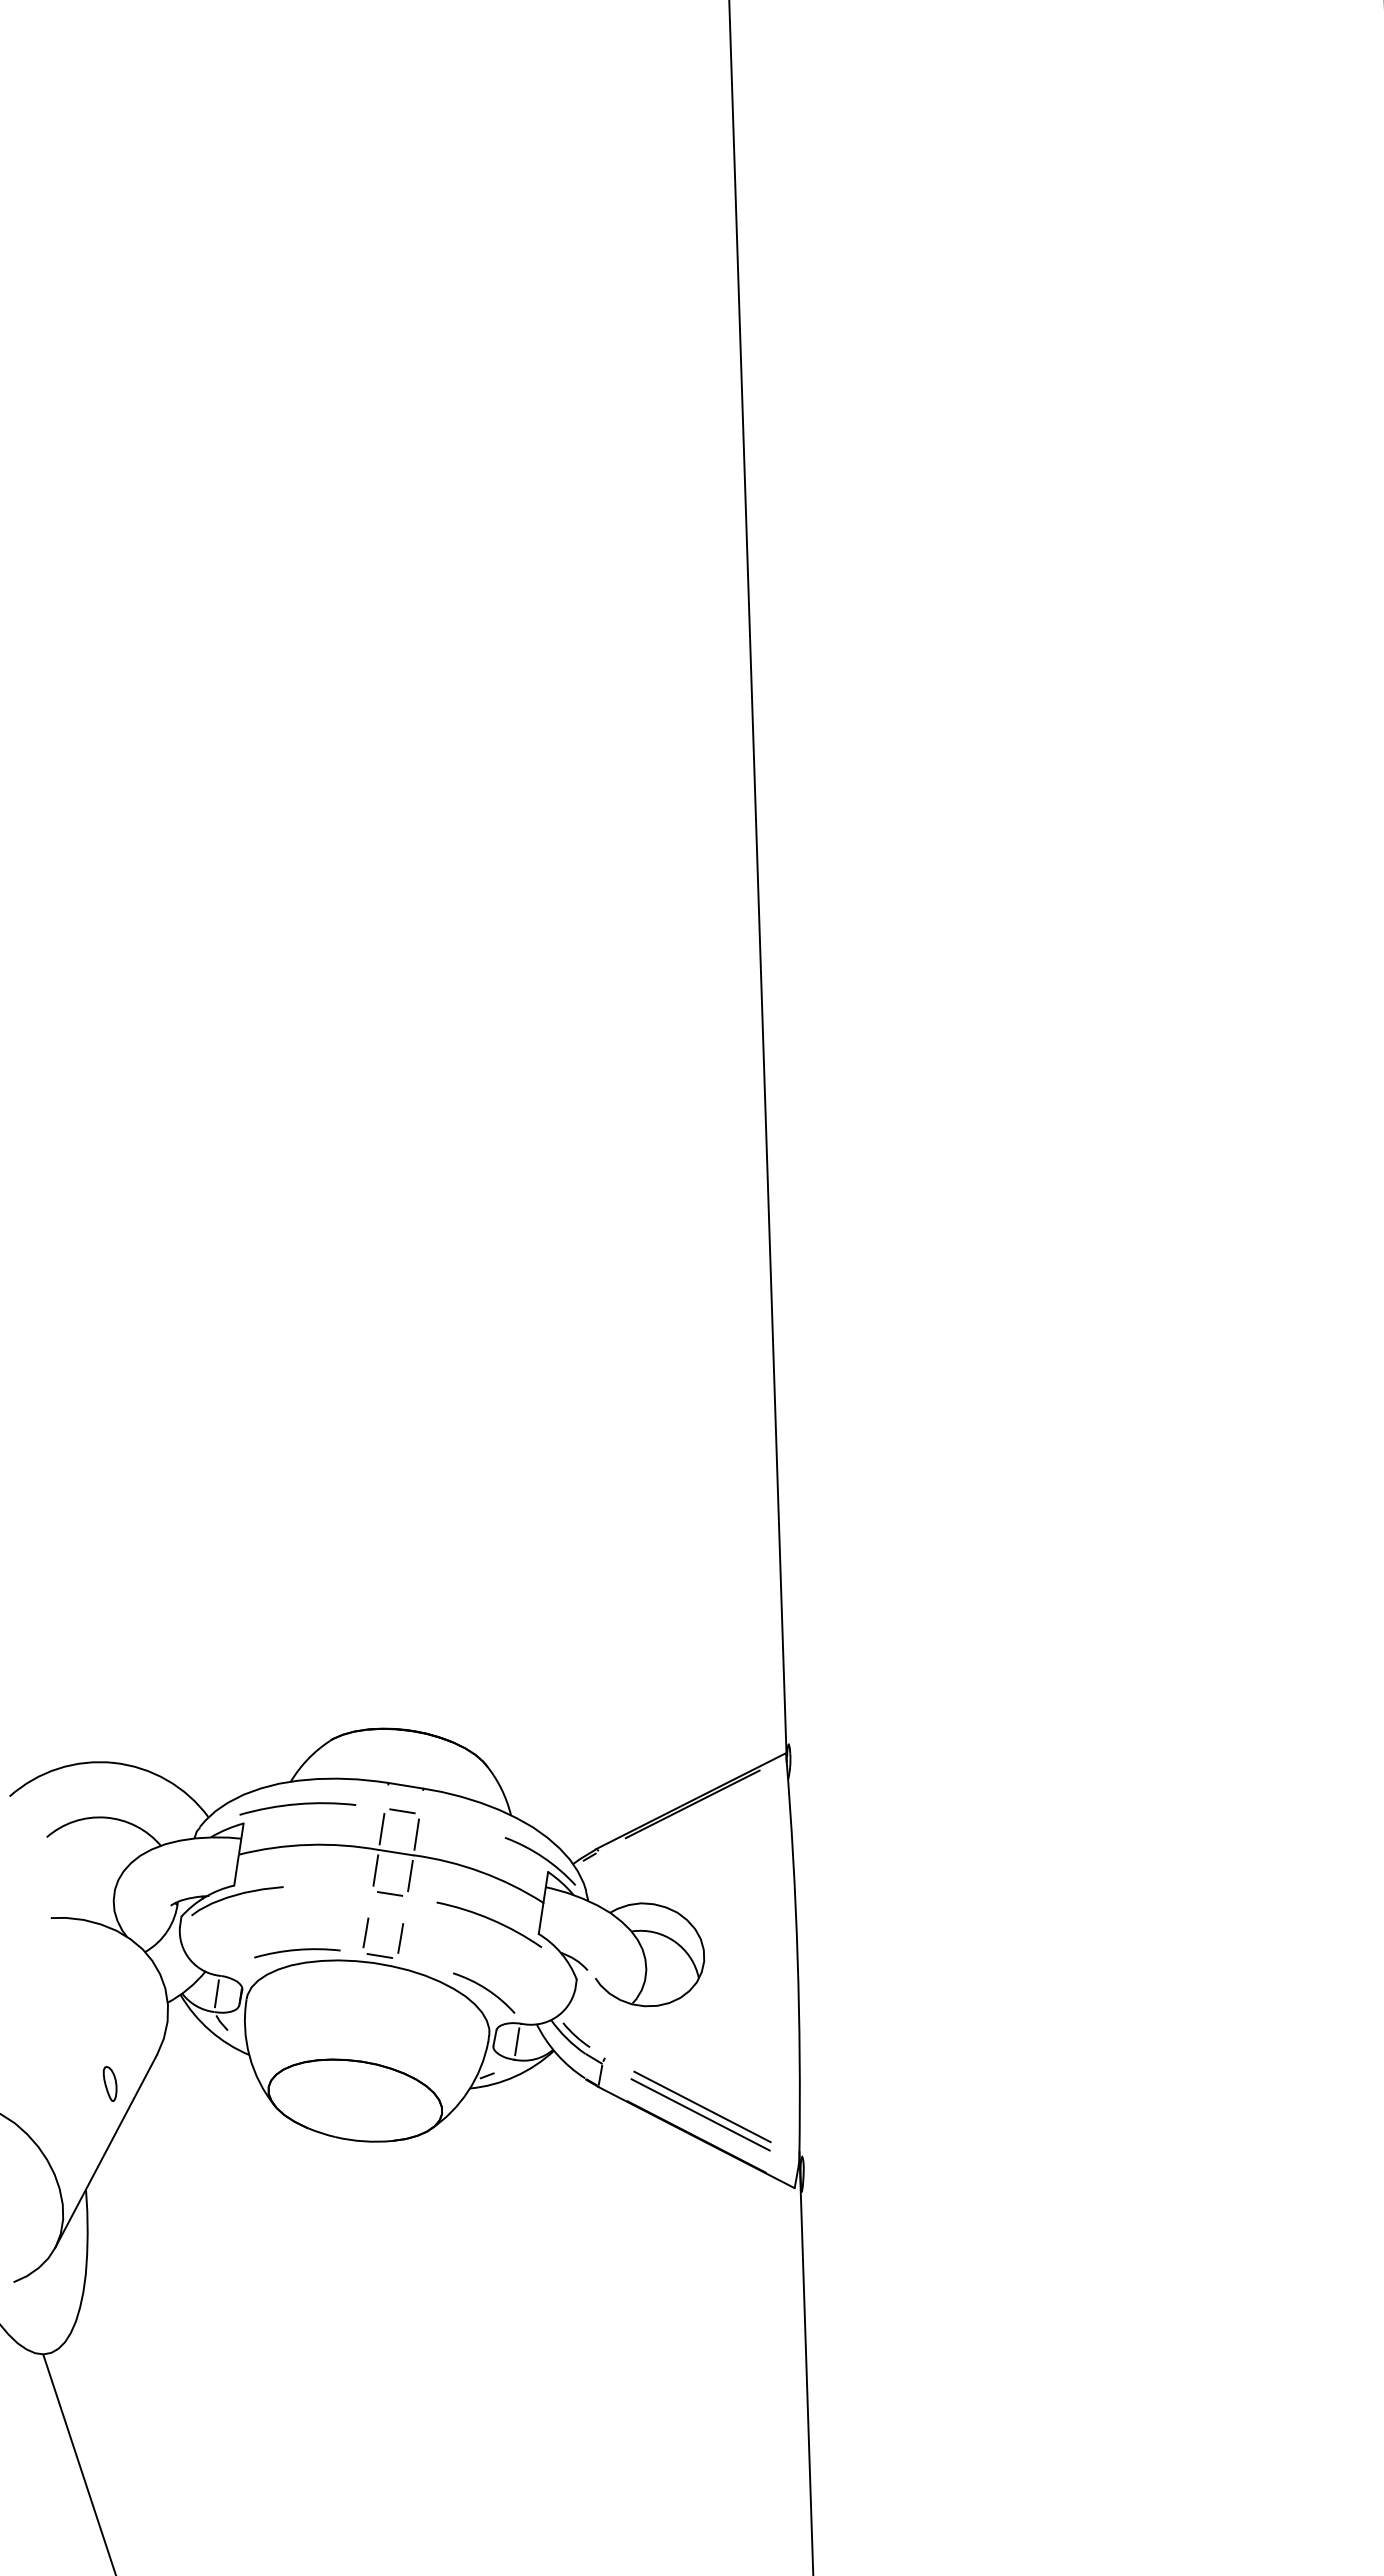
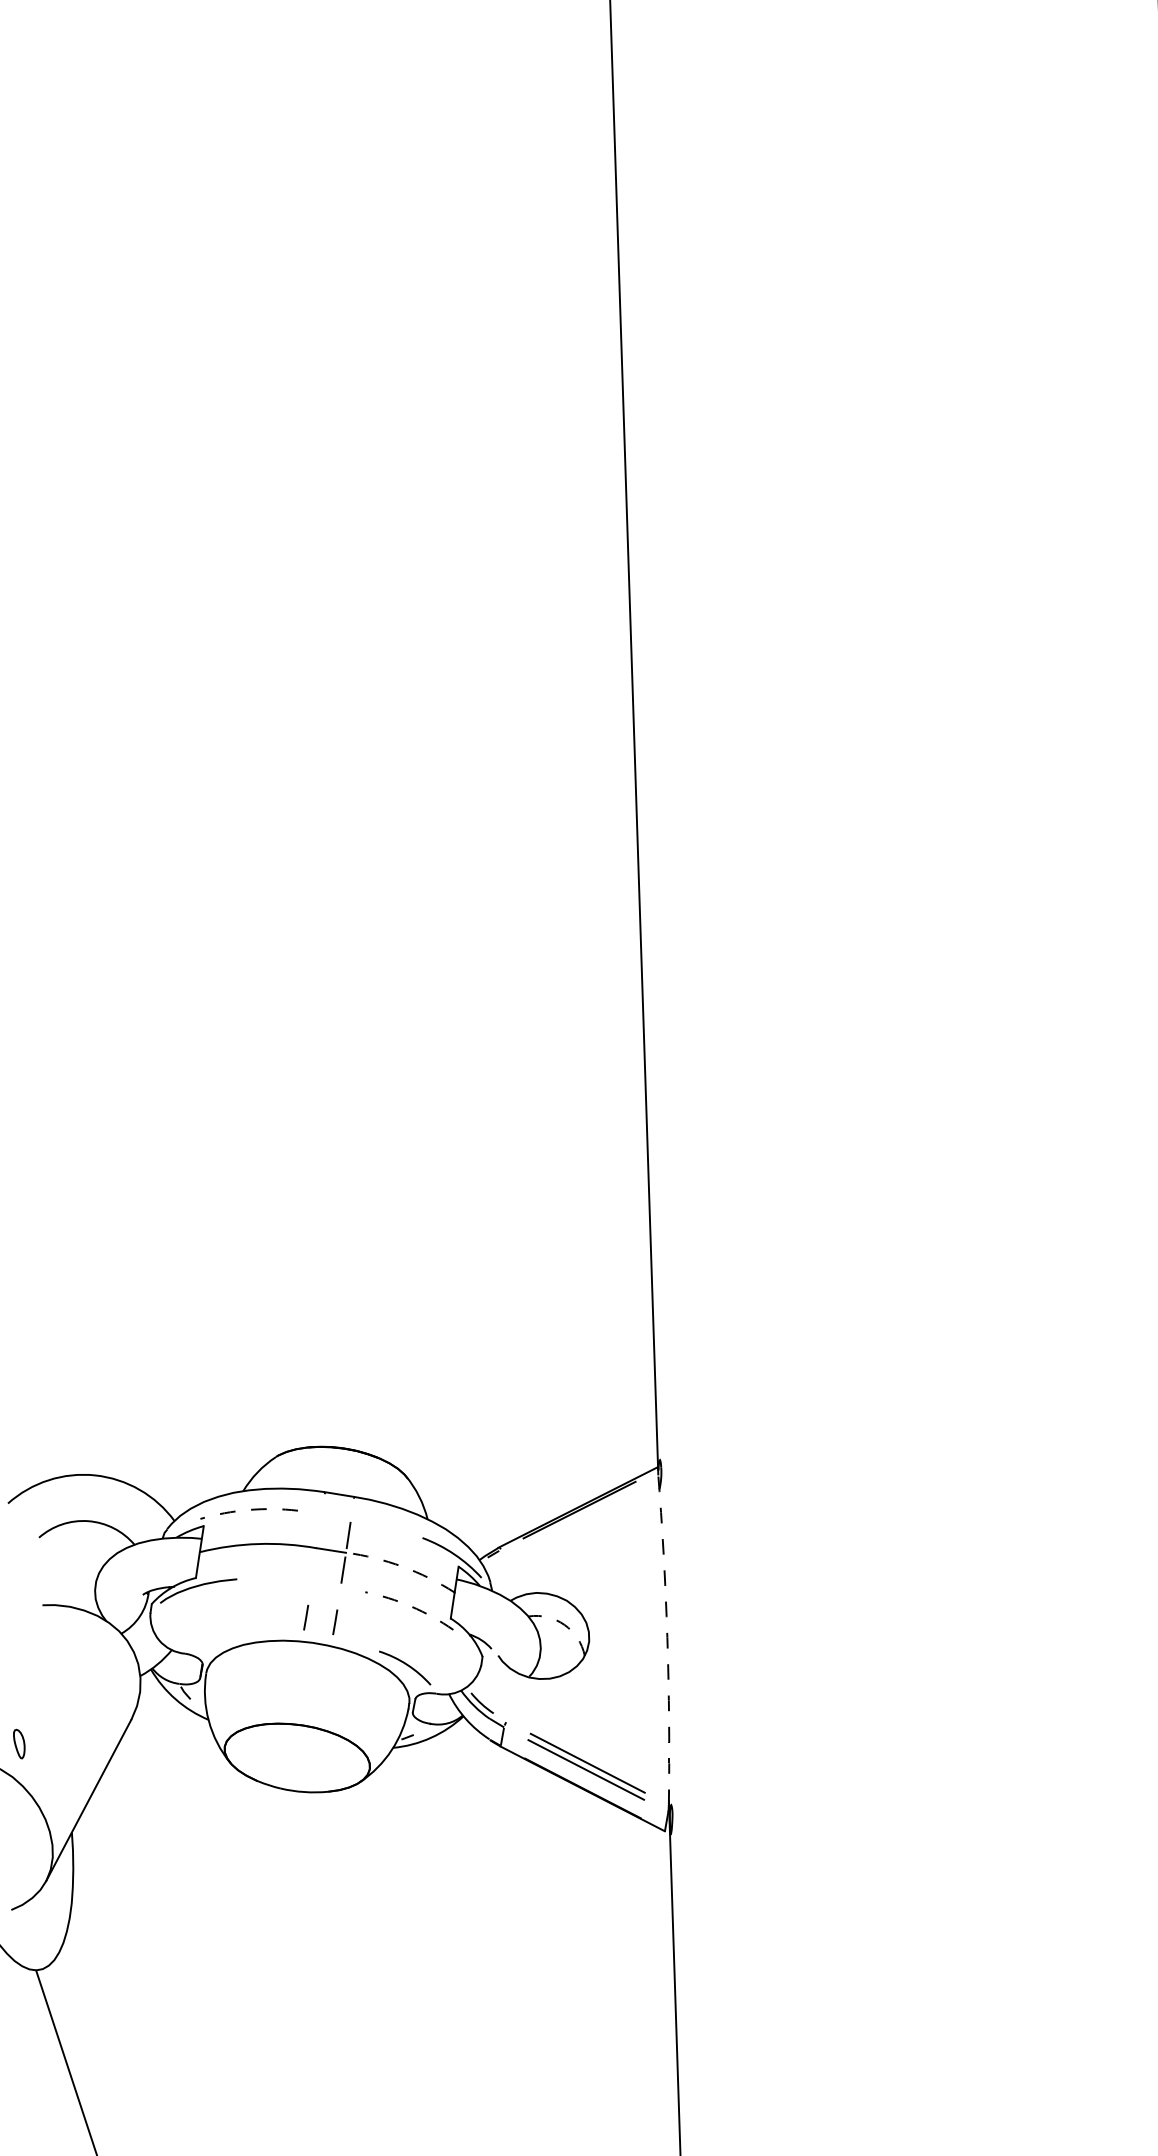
arc: (297, 1804) -> (248, 1510), solid -> dashed
line: (402, 1811) -> (336, 1516), removed
line: (381, 1829) -> (319, 1531), removed
line: (375, 1870) -> (314, 1565), removed
arc: (481, 1872) -> (402, 1567), solid -> dashed
line: (389, 1893) -> (325, 1584), removed
arc: (491, 1919) -> (411, 1606), solid -> dashed
arc: (674, 1941) -> (564, 1624), solid -> dashed
arc: (297, 1950) -> (248, 1632), removed
line: (379, 1955) -> (317, 1636), removed
arc: (797, 1956) -> (667, 1637), solid -> dashed
line: (216, 1993) -> (181, 1668), removed
line: (517, 2041) -> (432, 1708), removed
part: (109, 2083) -> (18, 1743), moved

